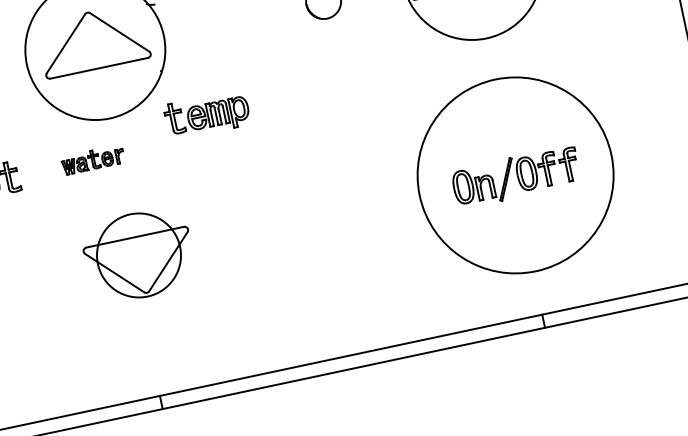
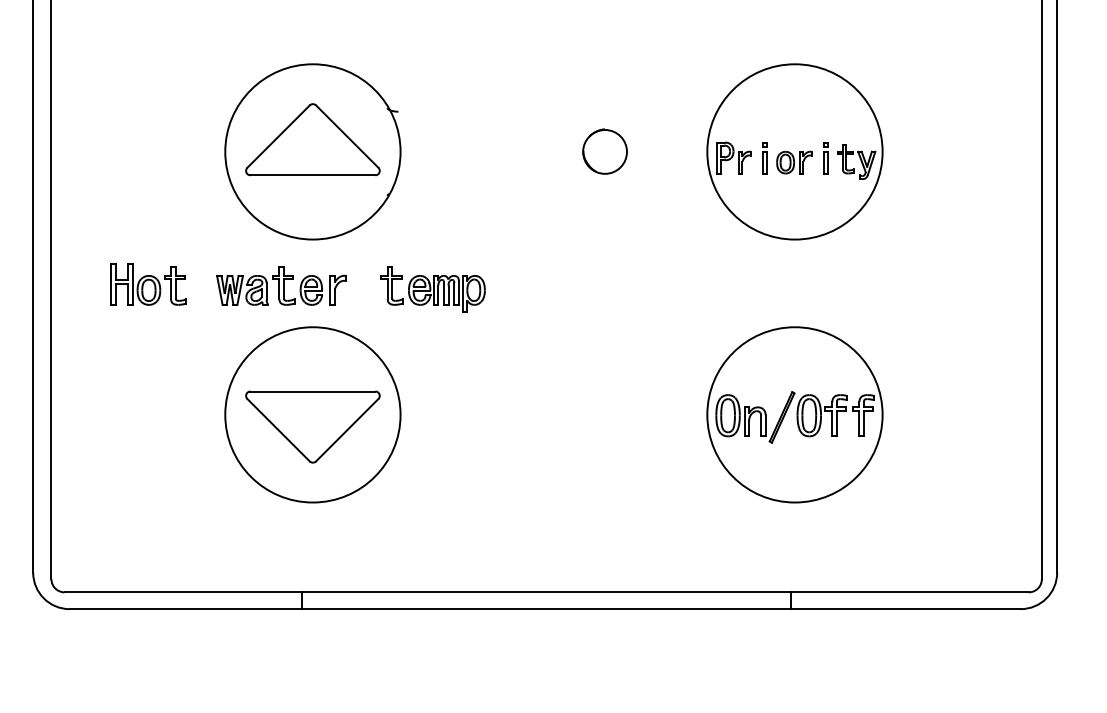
part: (206, 115) -> (432, 289), moved
part: (92, 159) -> (281, 285), size x1.67
circle: (515, 175) -> (794, 414), size x0.71
circle: (138, 255) -> (312, 414), size x1.67

